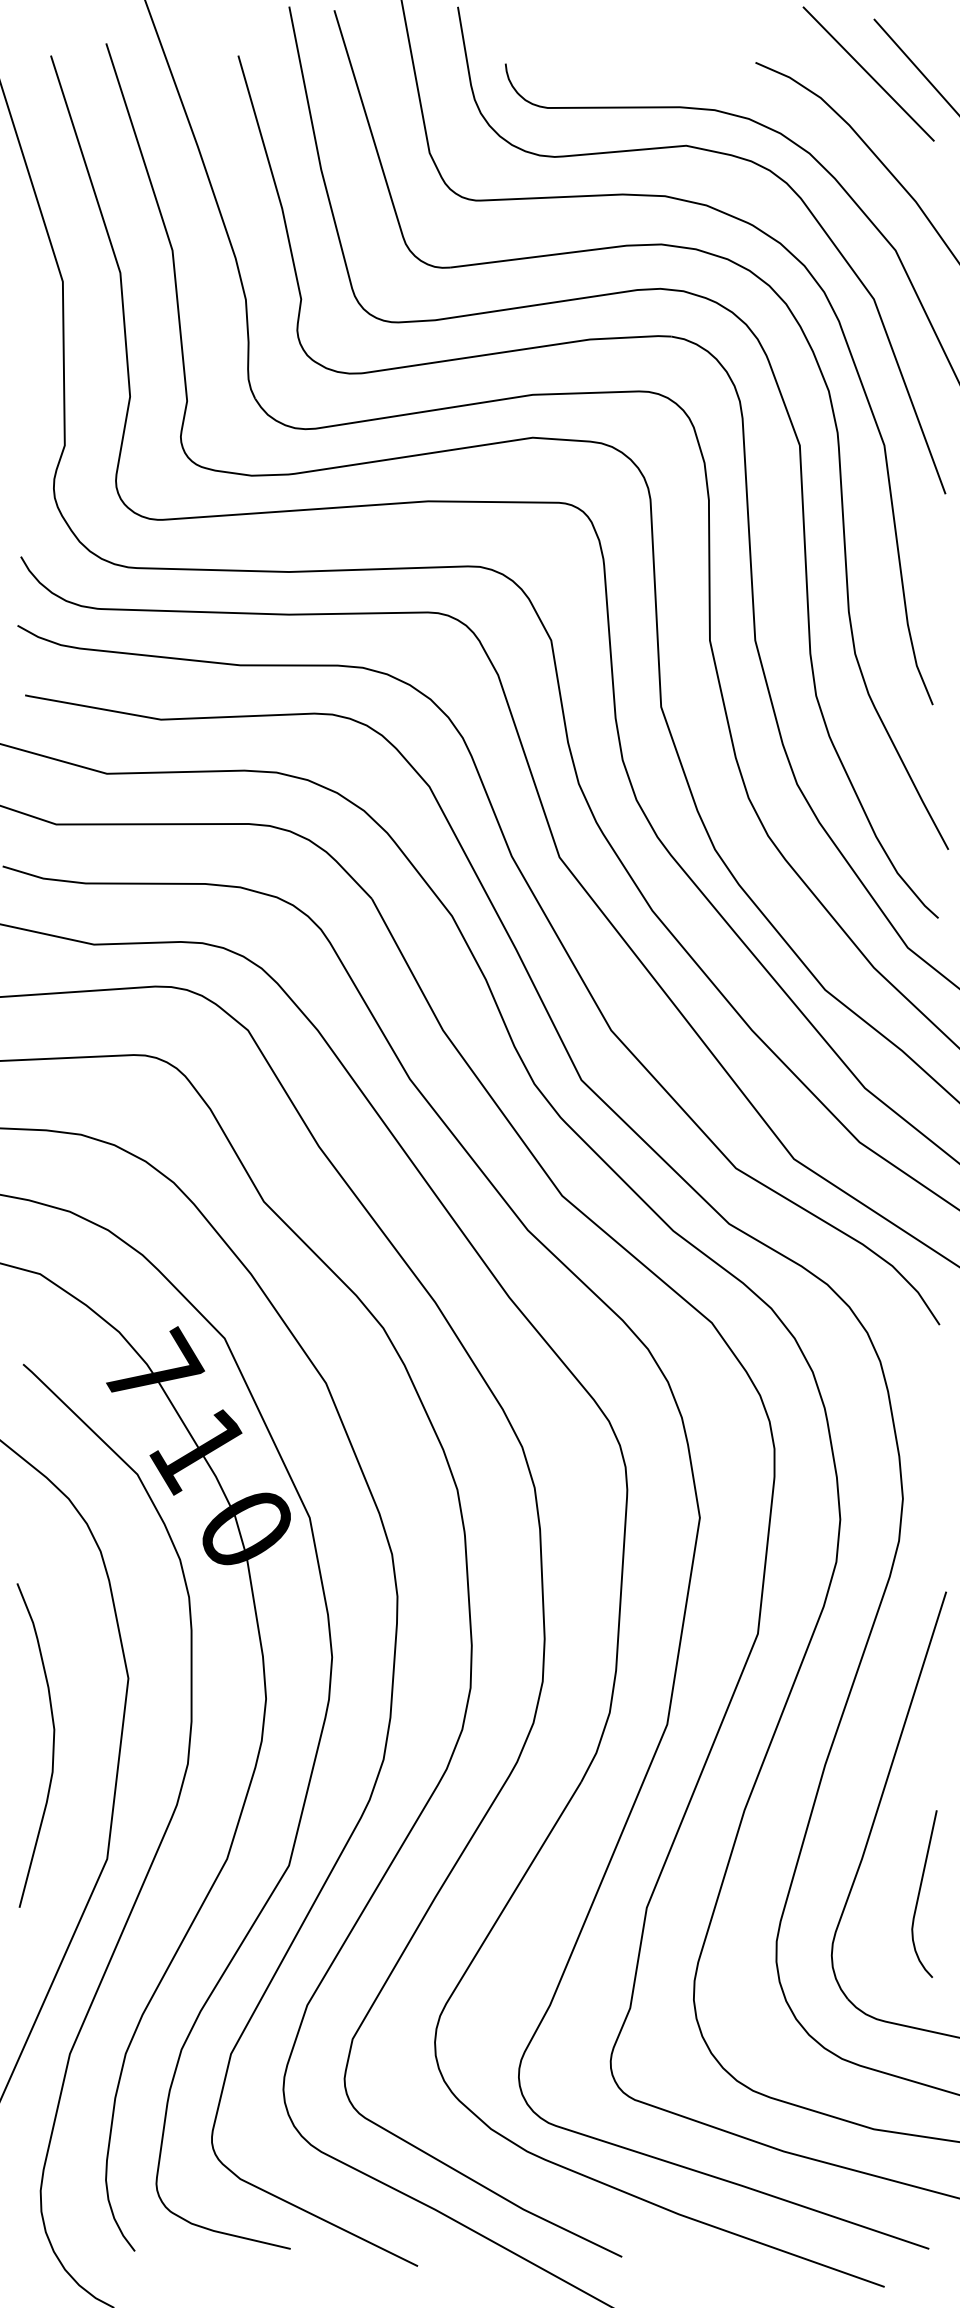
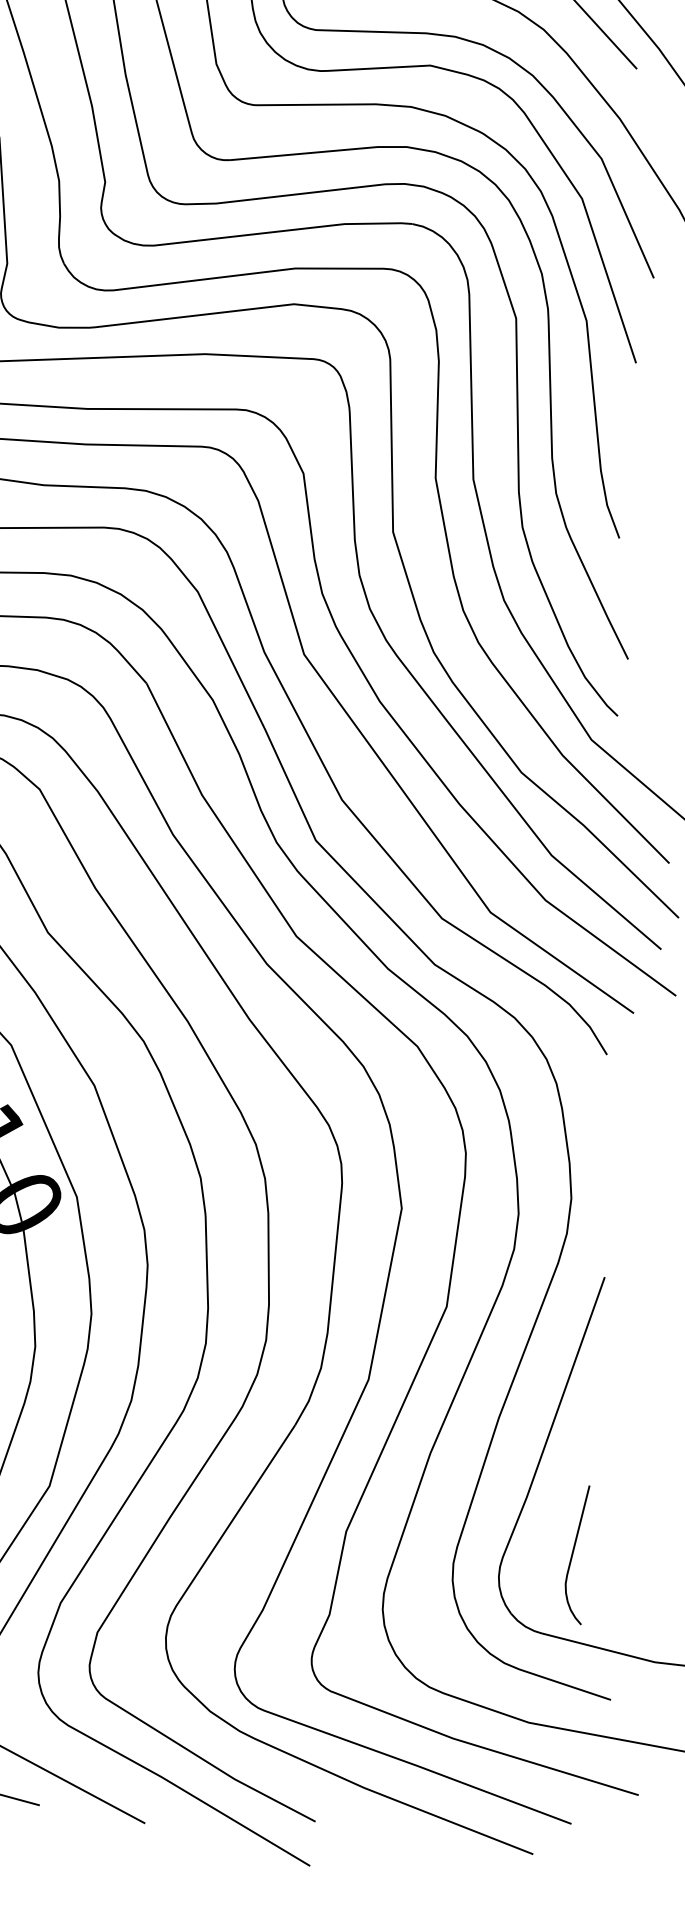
curve: (920, 1892) -> (573, 1553), moved

